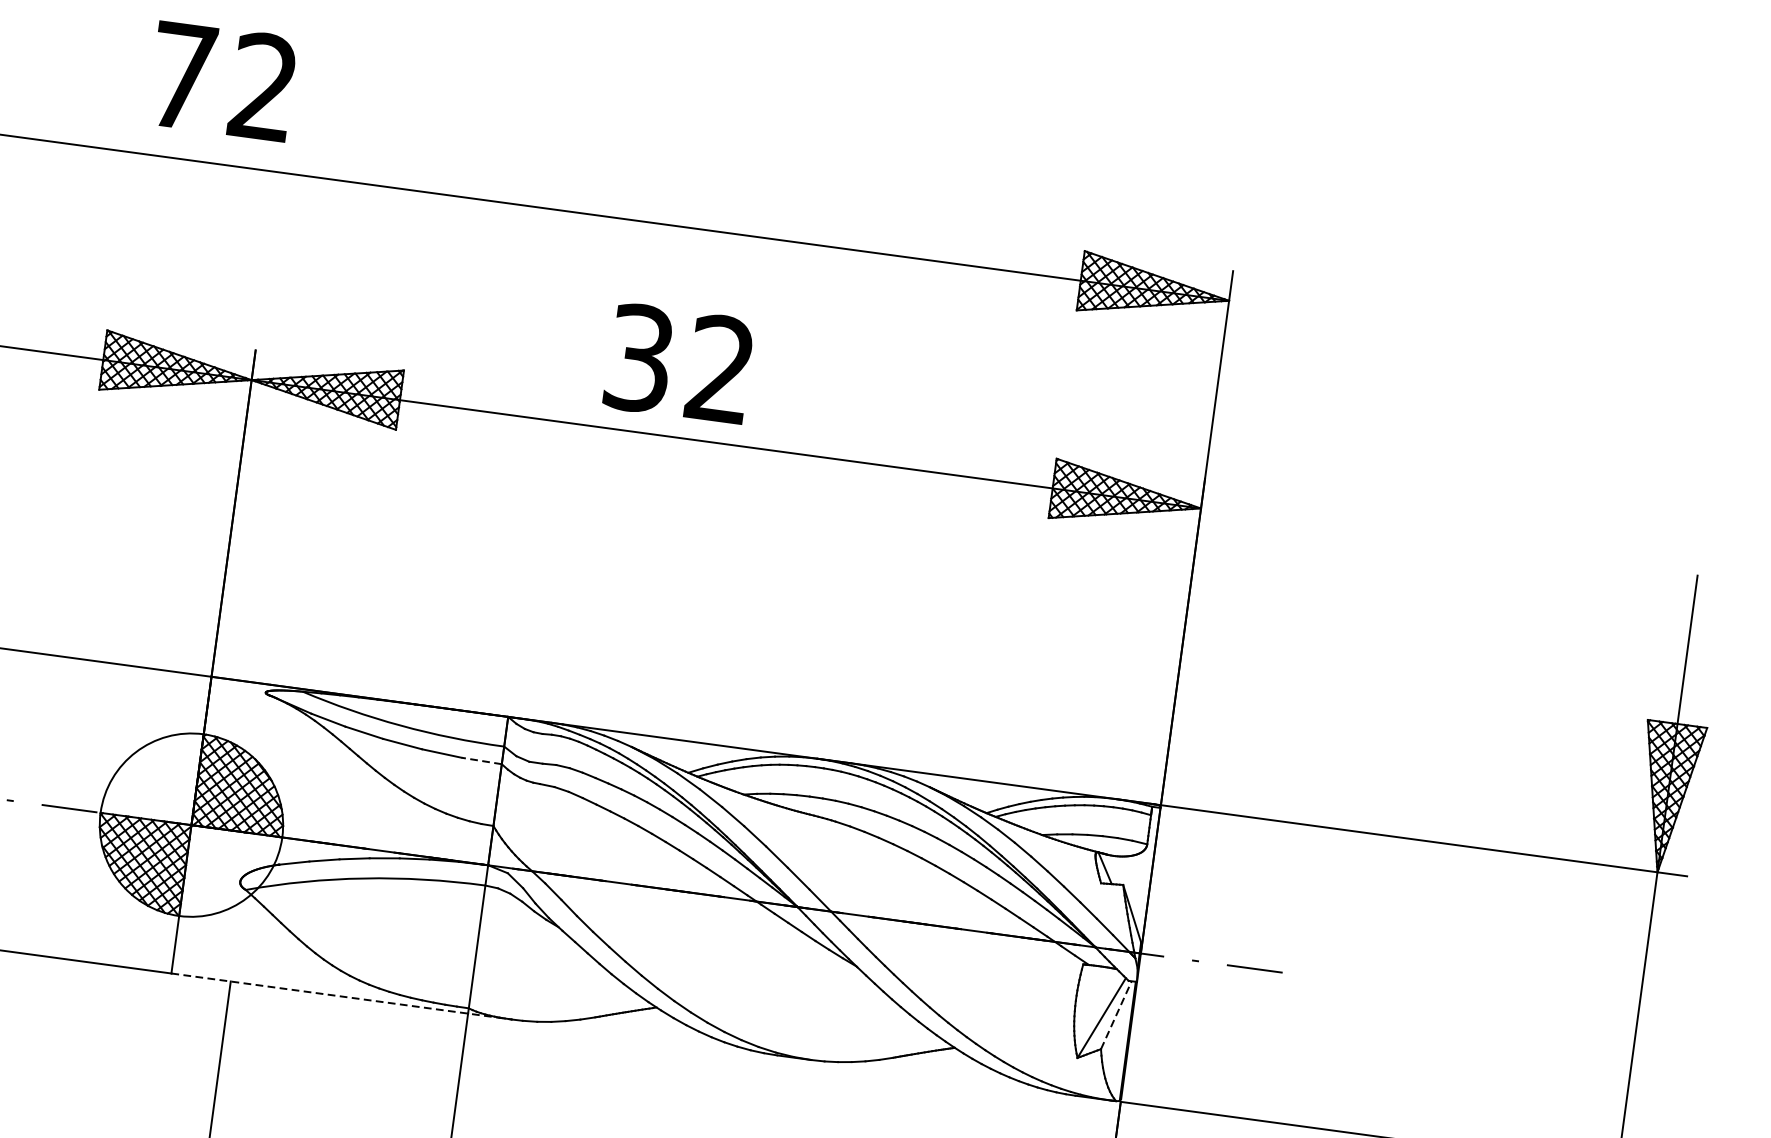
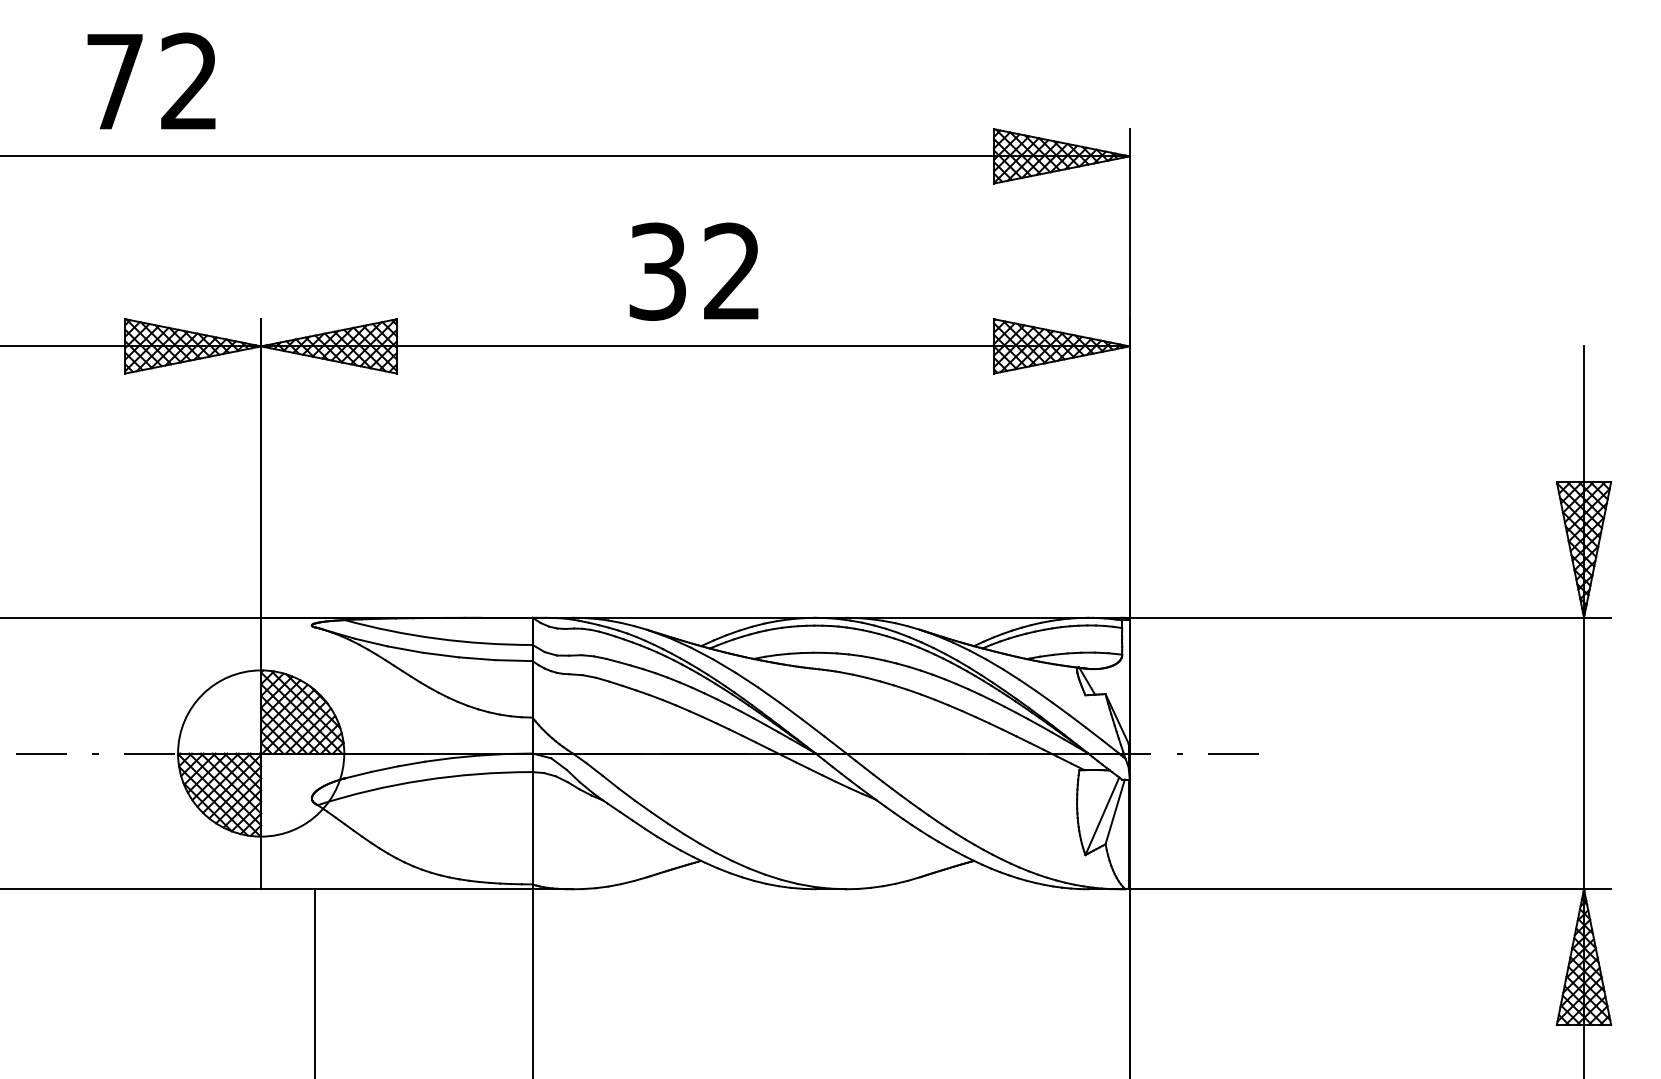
text: (222, 80) -> (151, 80), moved
text: (678, 363) -> (693, 271), moved
line: (481, 760) -> (513, 660), dashed -> solid
line: (342, 996) -> (417, 889), dashed -> solid
line: (1116, 1014) -> (1115, 811), dashed -> solid

